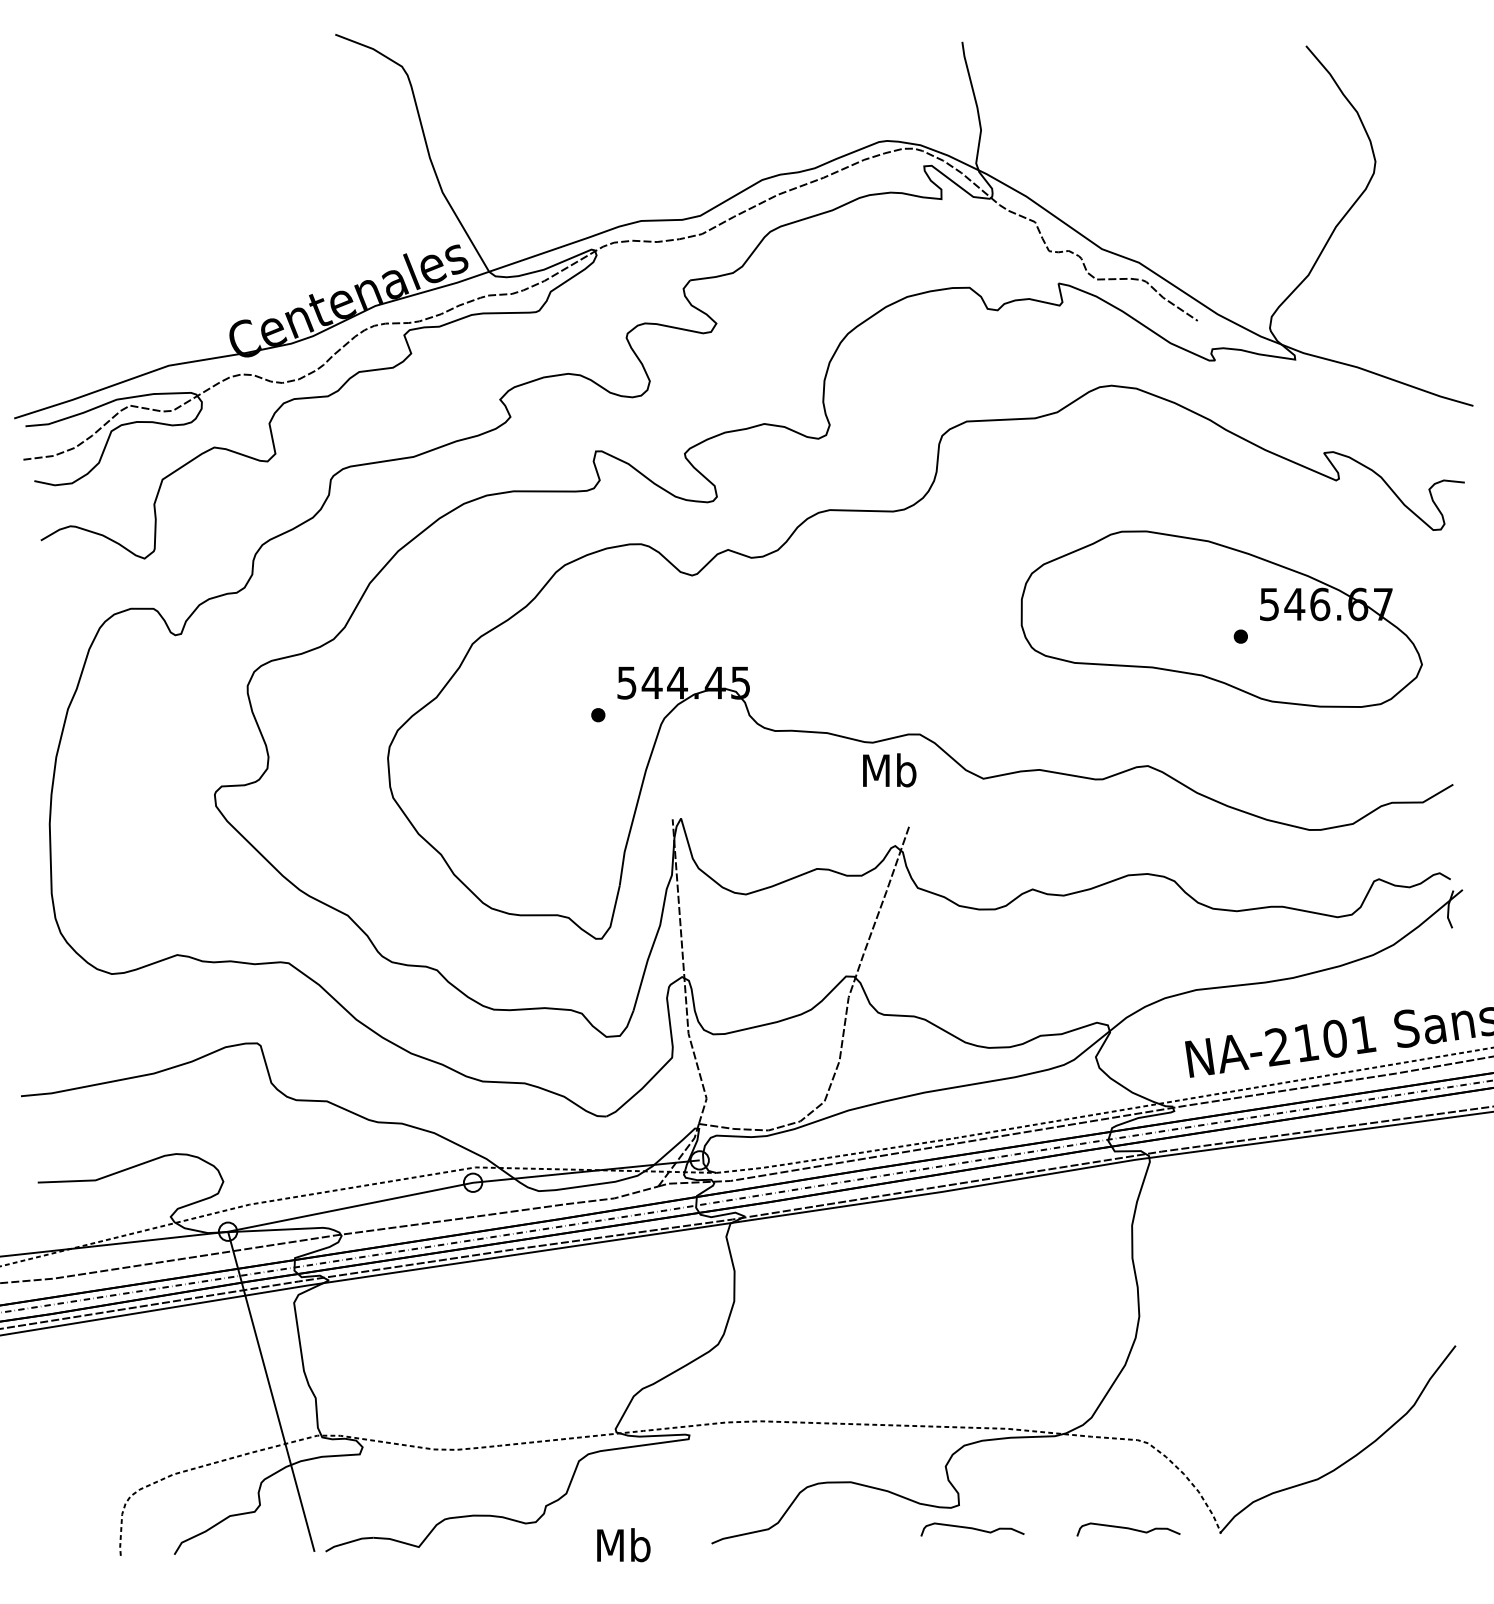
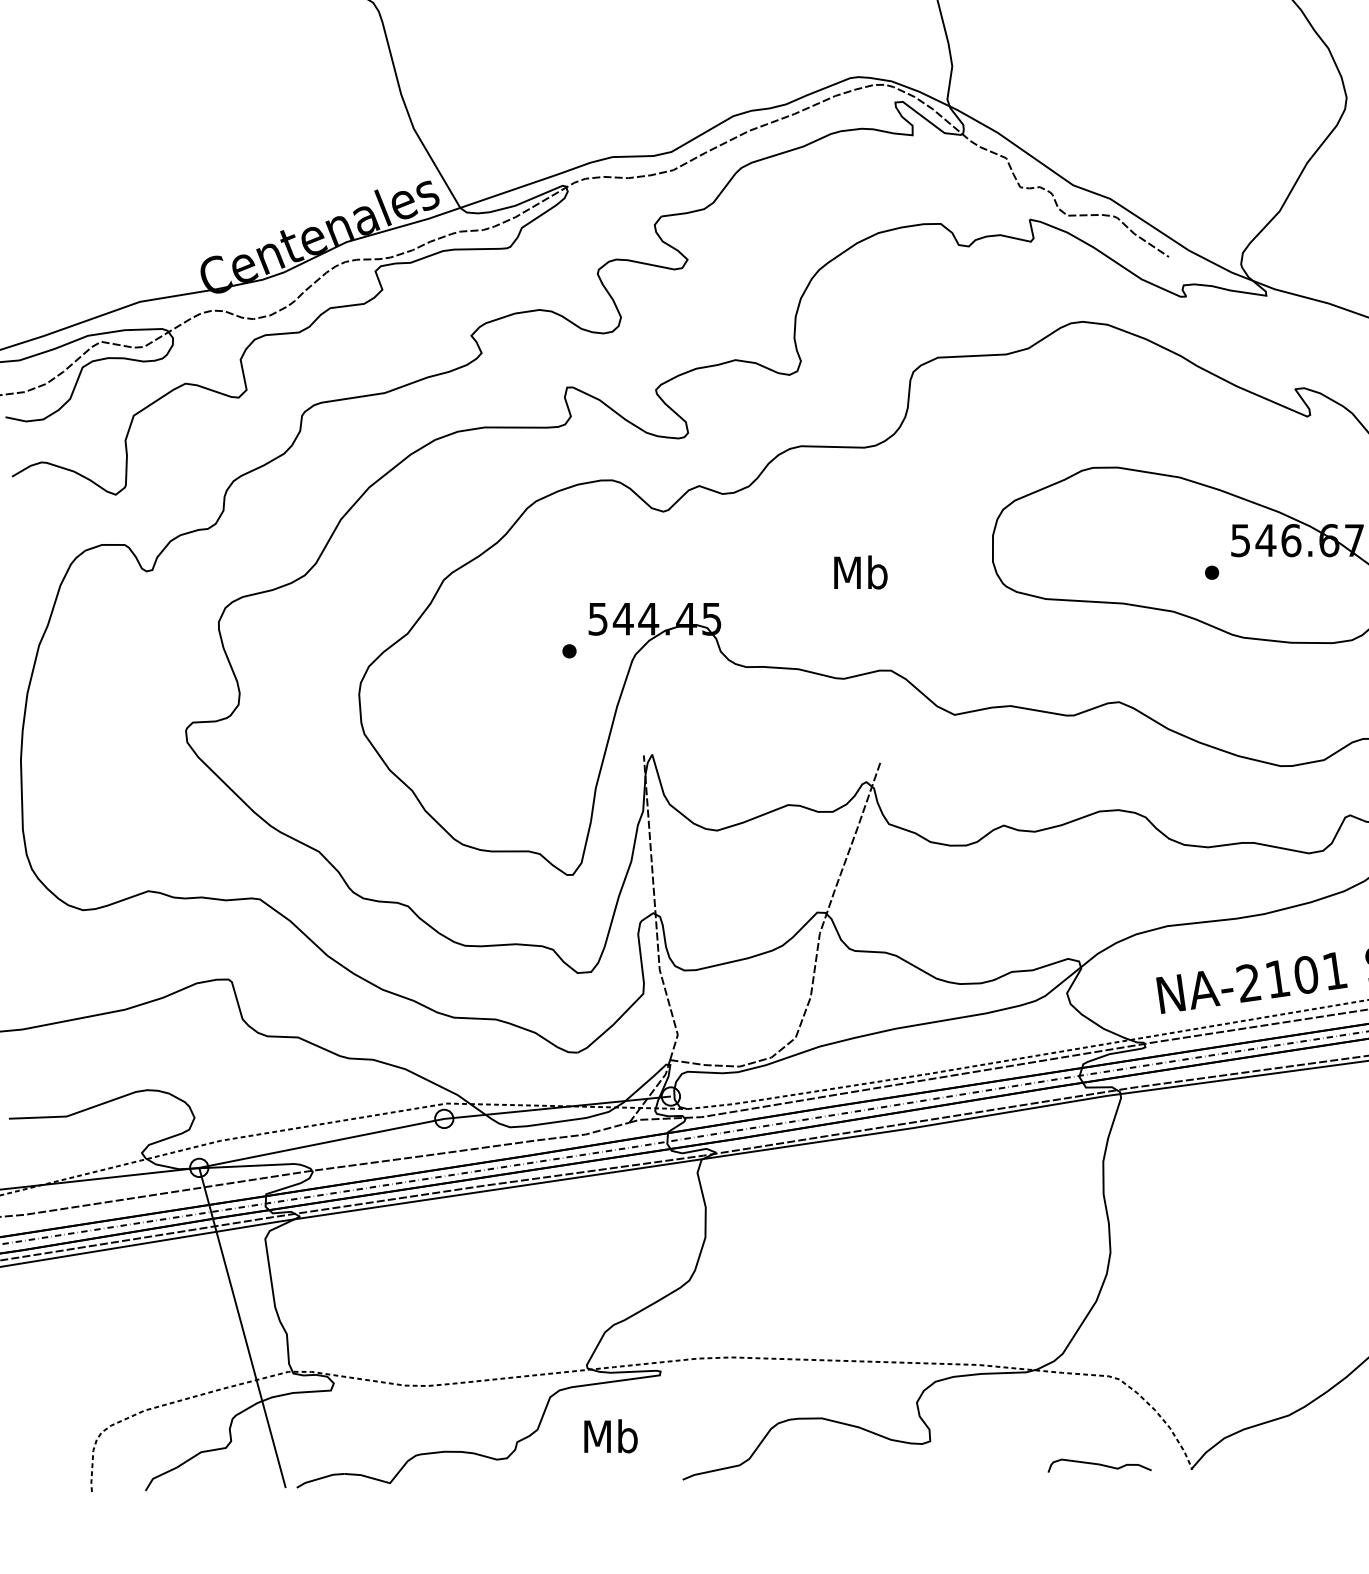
text: (889, 770) -> (860, 572), moved
curve: (972, 1529) -> (943, 1465), removed
text: (623, 1545) -> (610, 1436), moved

